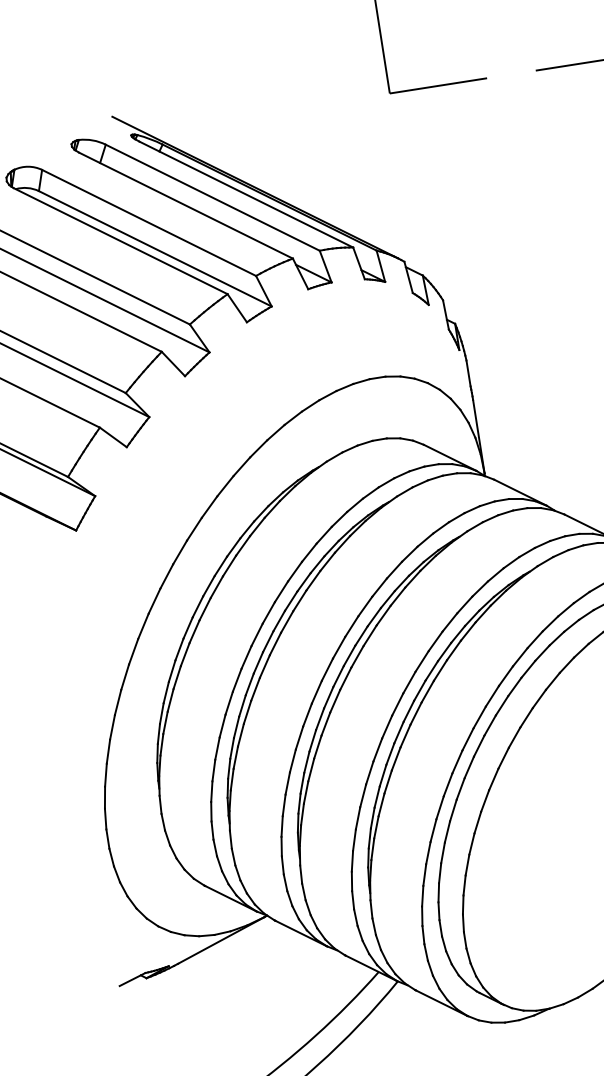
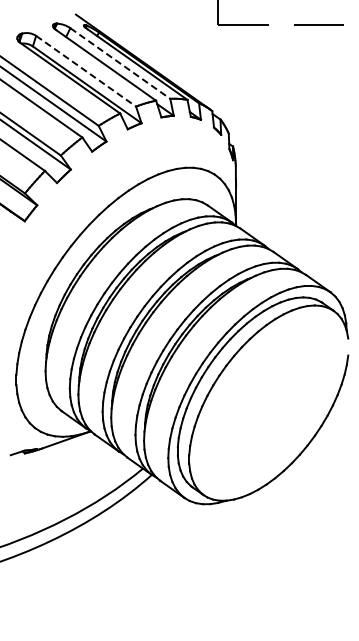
line: (213, 197) -> (120, 63), solid -> dashed
line: (149, 223) -> (86, 71), solid -> dashed

